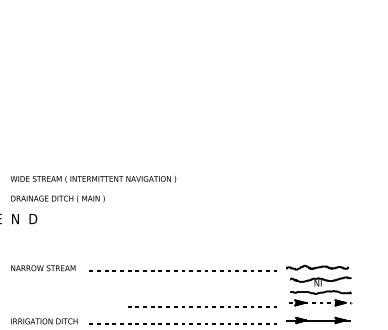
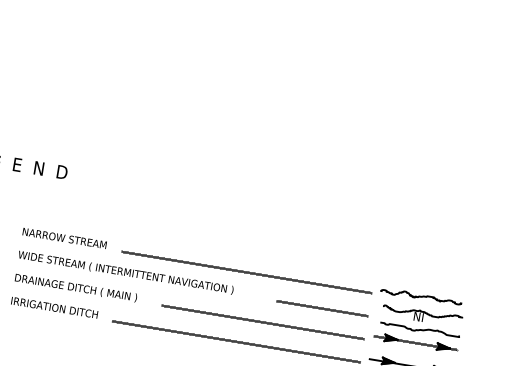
text: (93, 179) -> (126, 273), moved
text: (57, 198) -> (75, 287), moved
line: (244, 288) -> (321, 308), added

